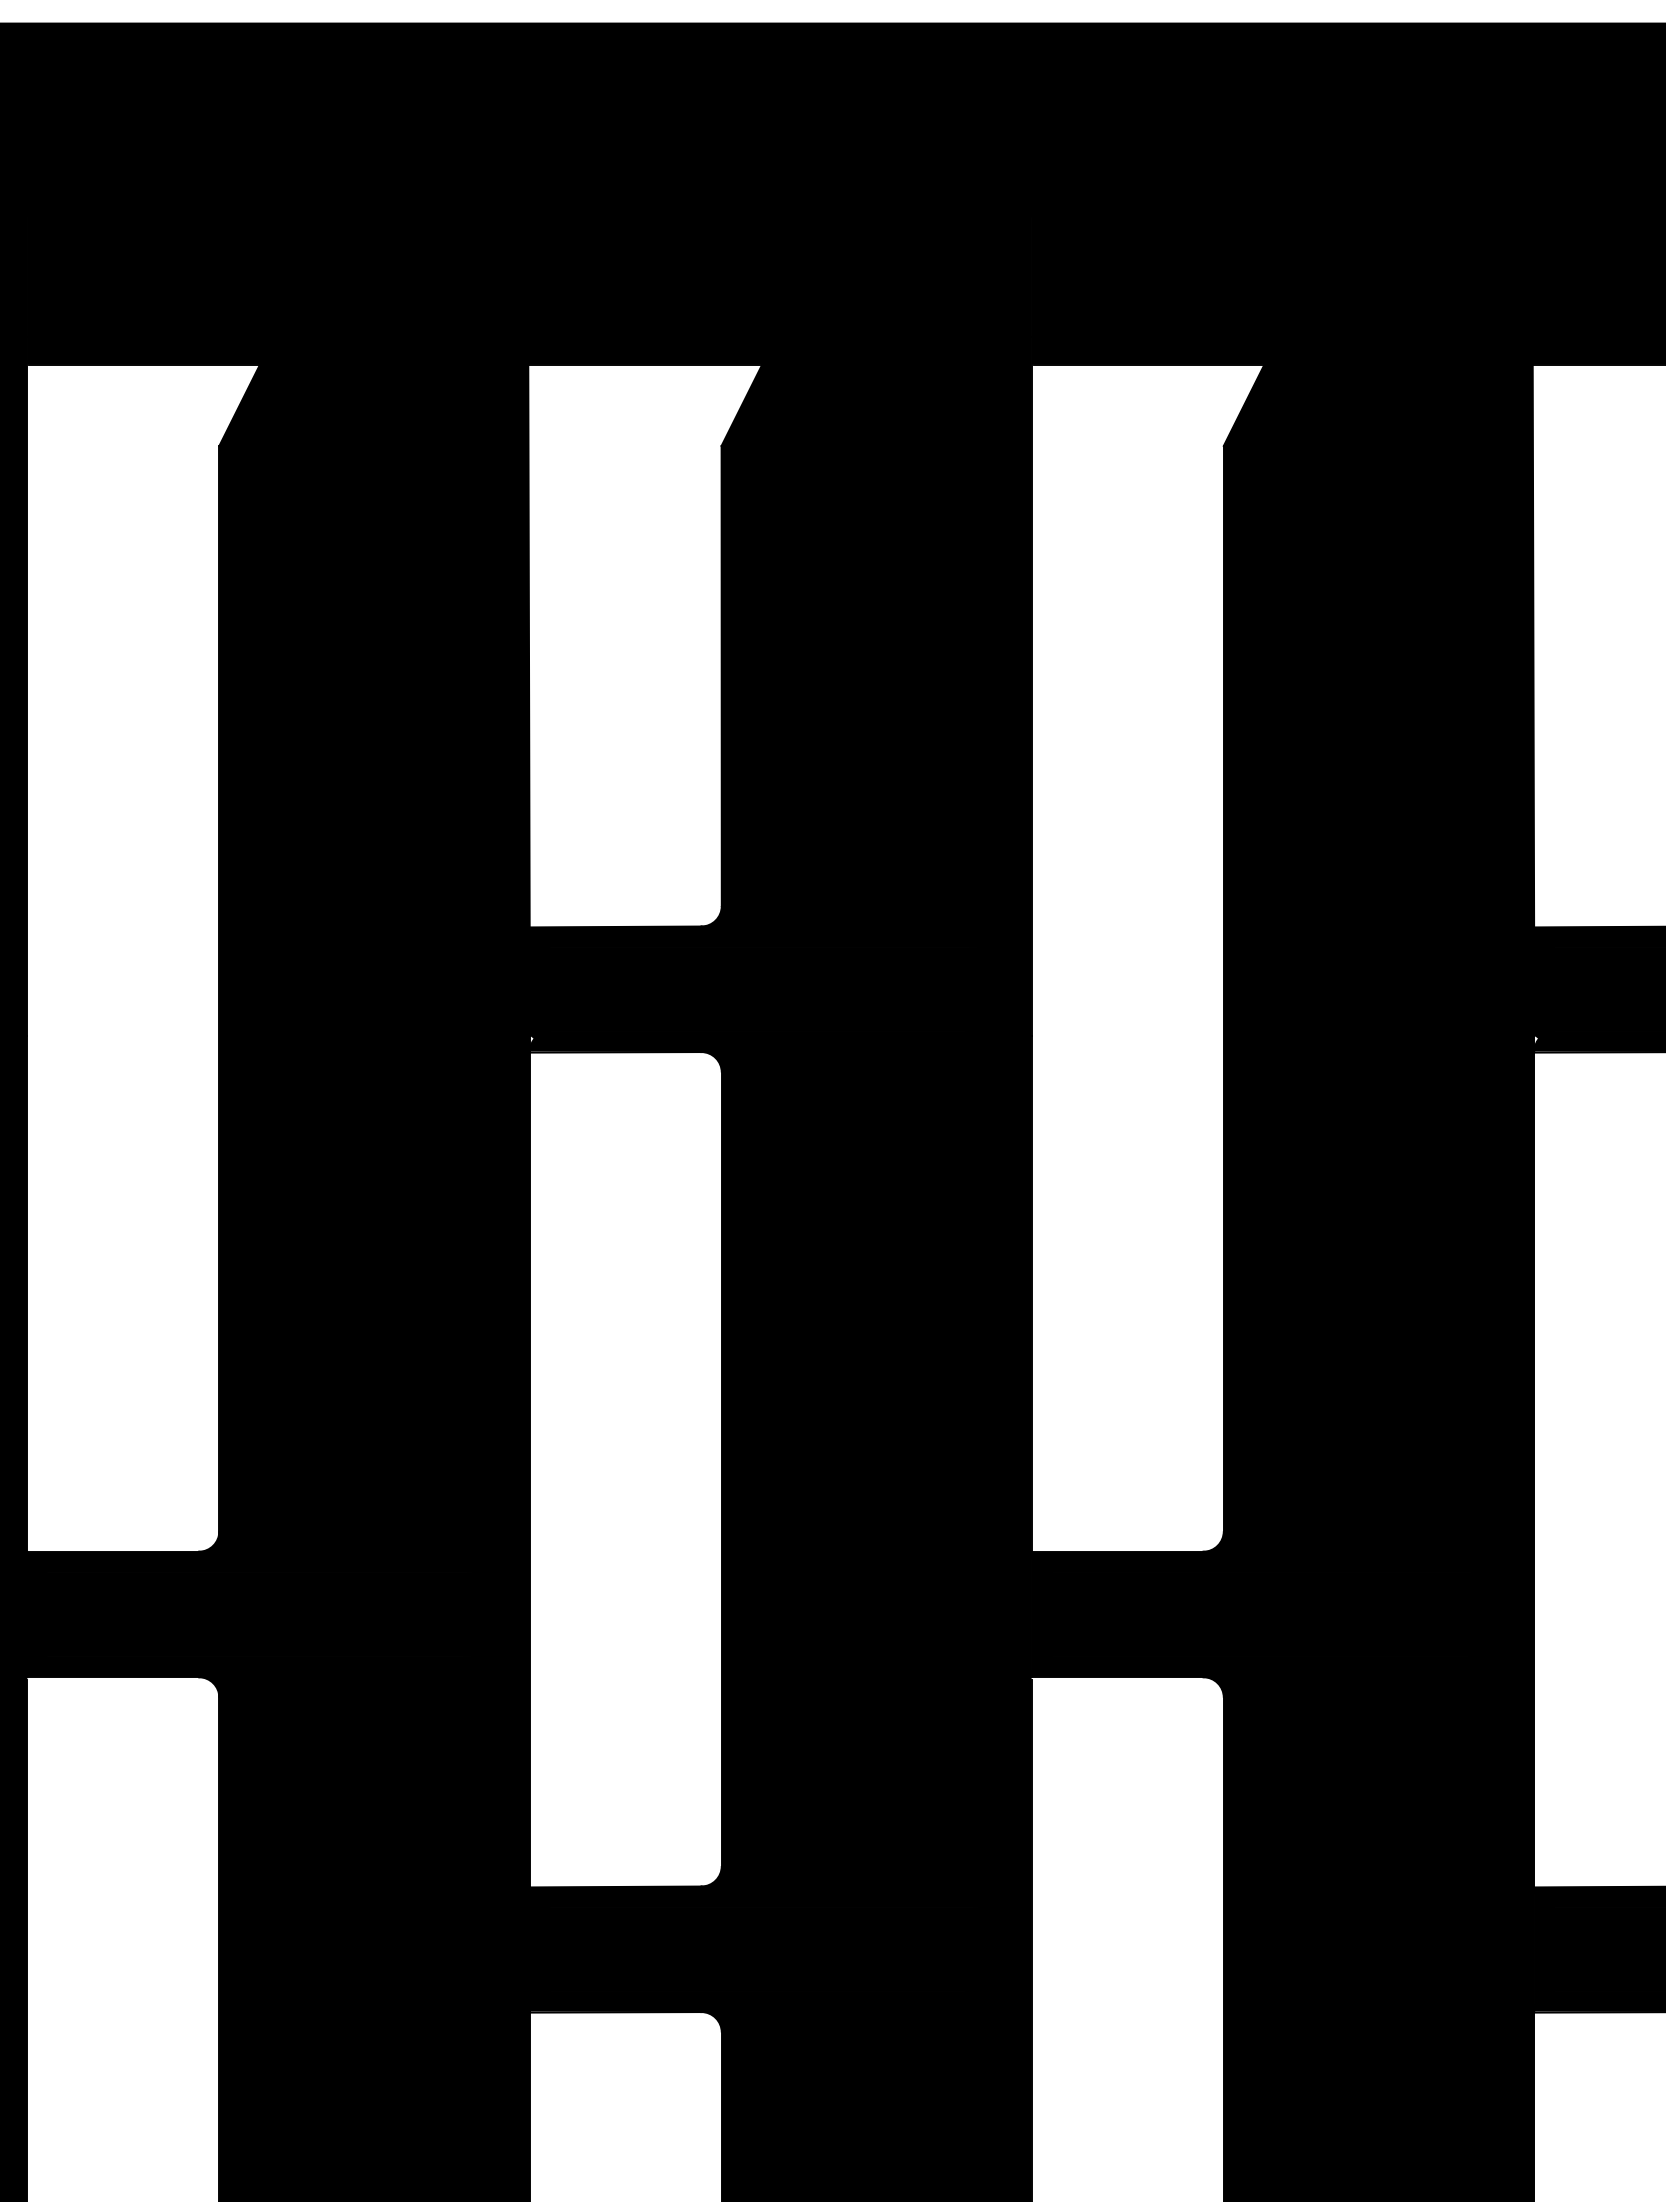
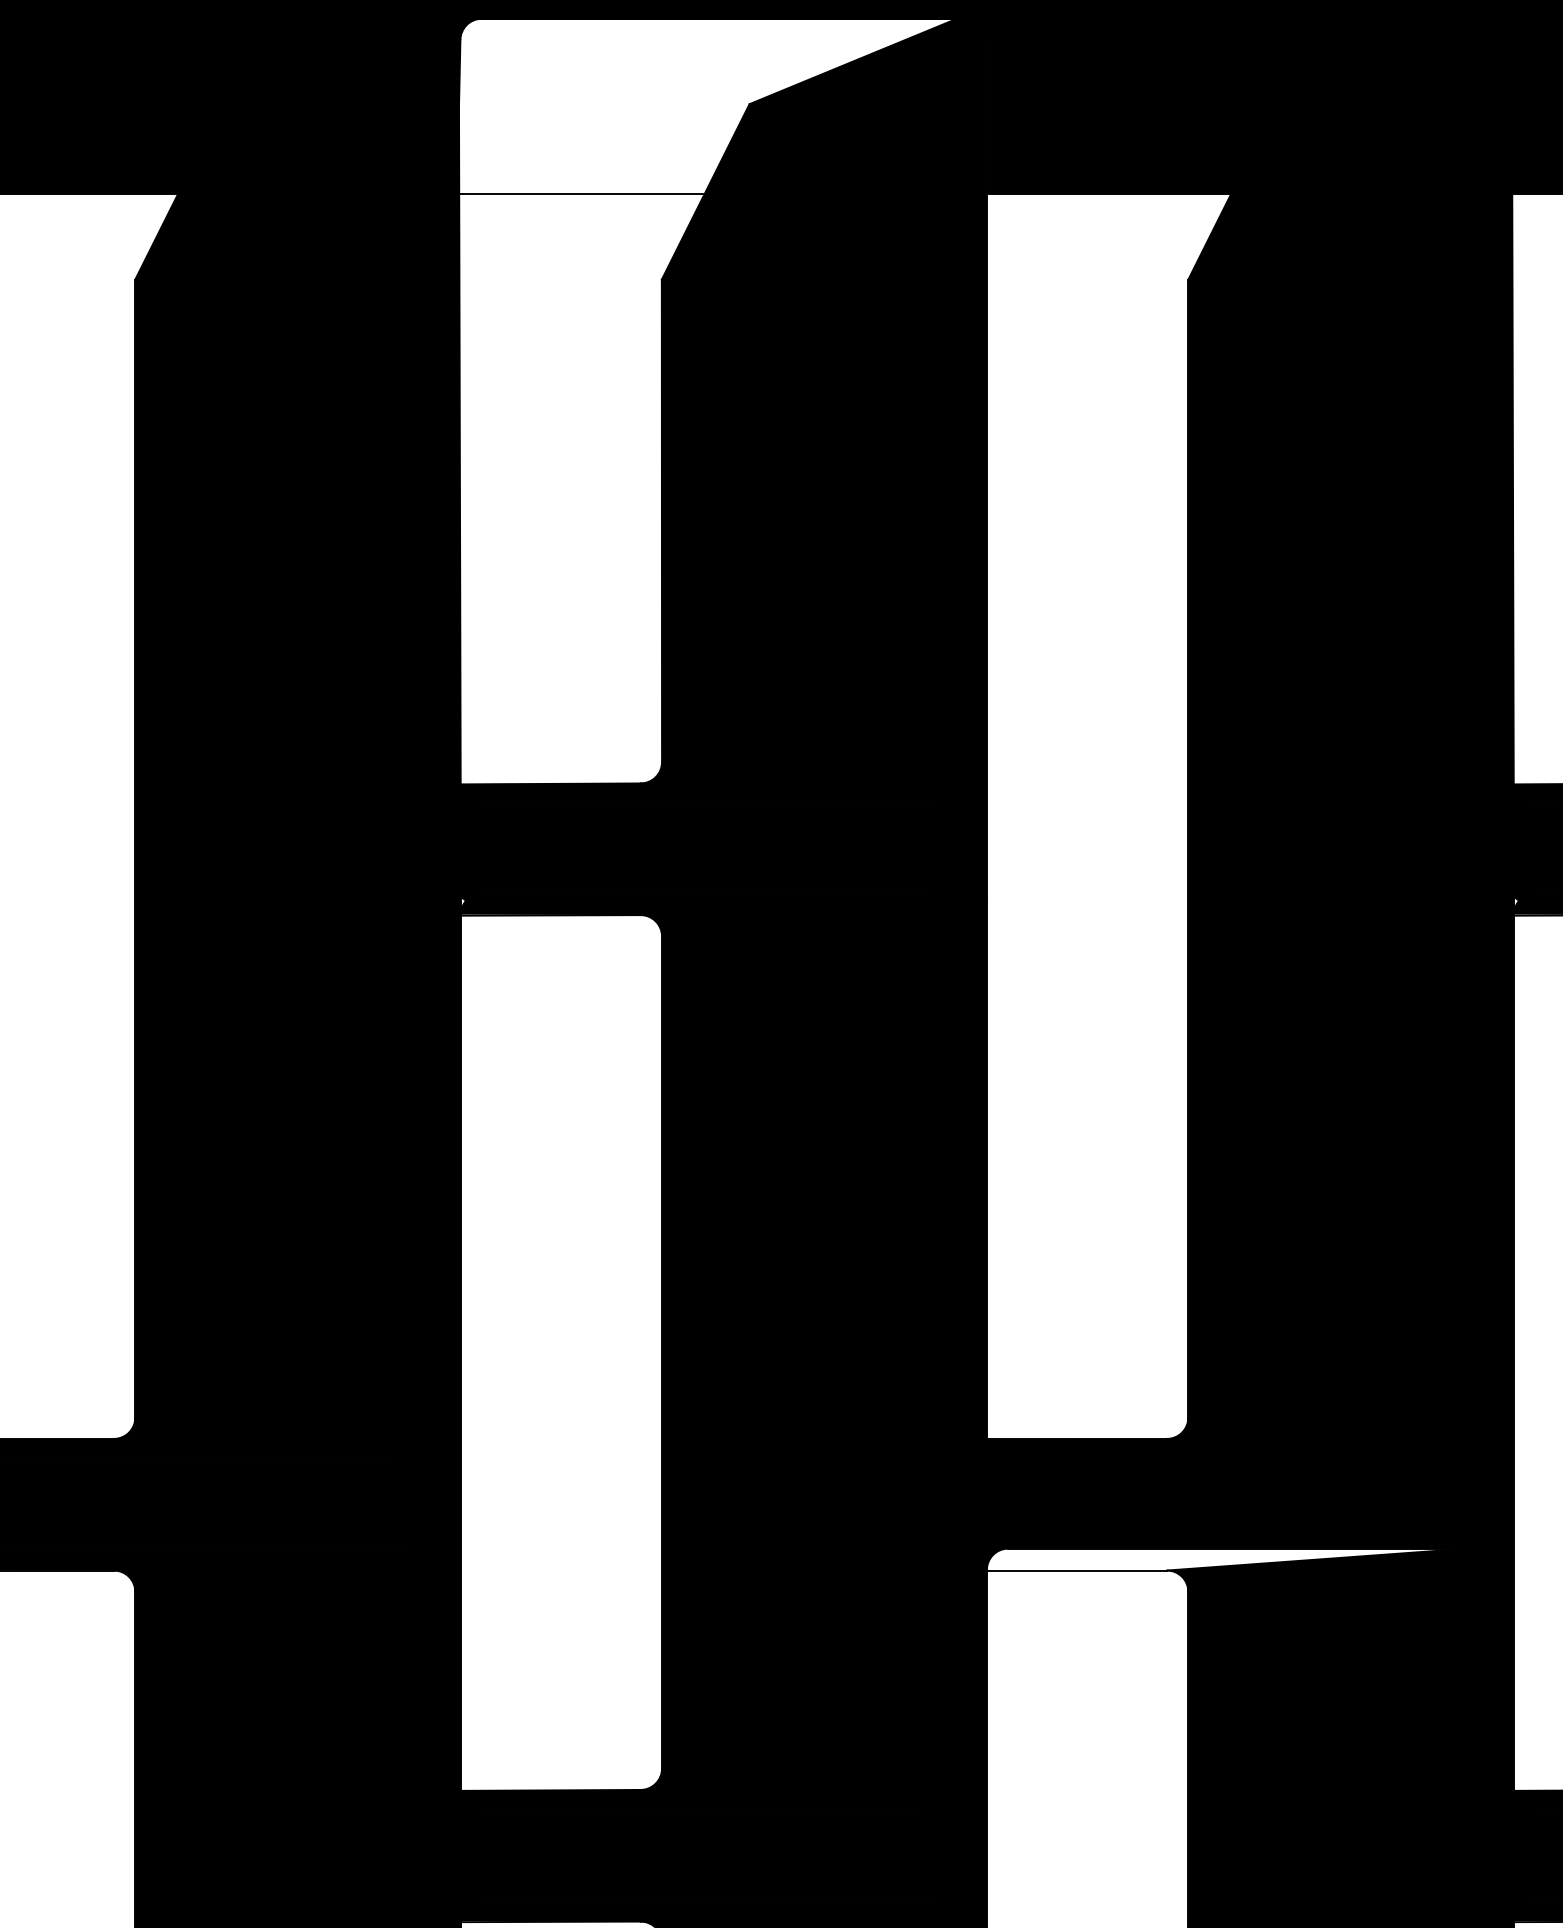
fill: (764, 280) -> (706, 106), removed
fill: (1260, 1666) -> (1226, 1559), removed

